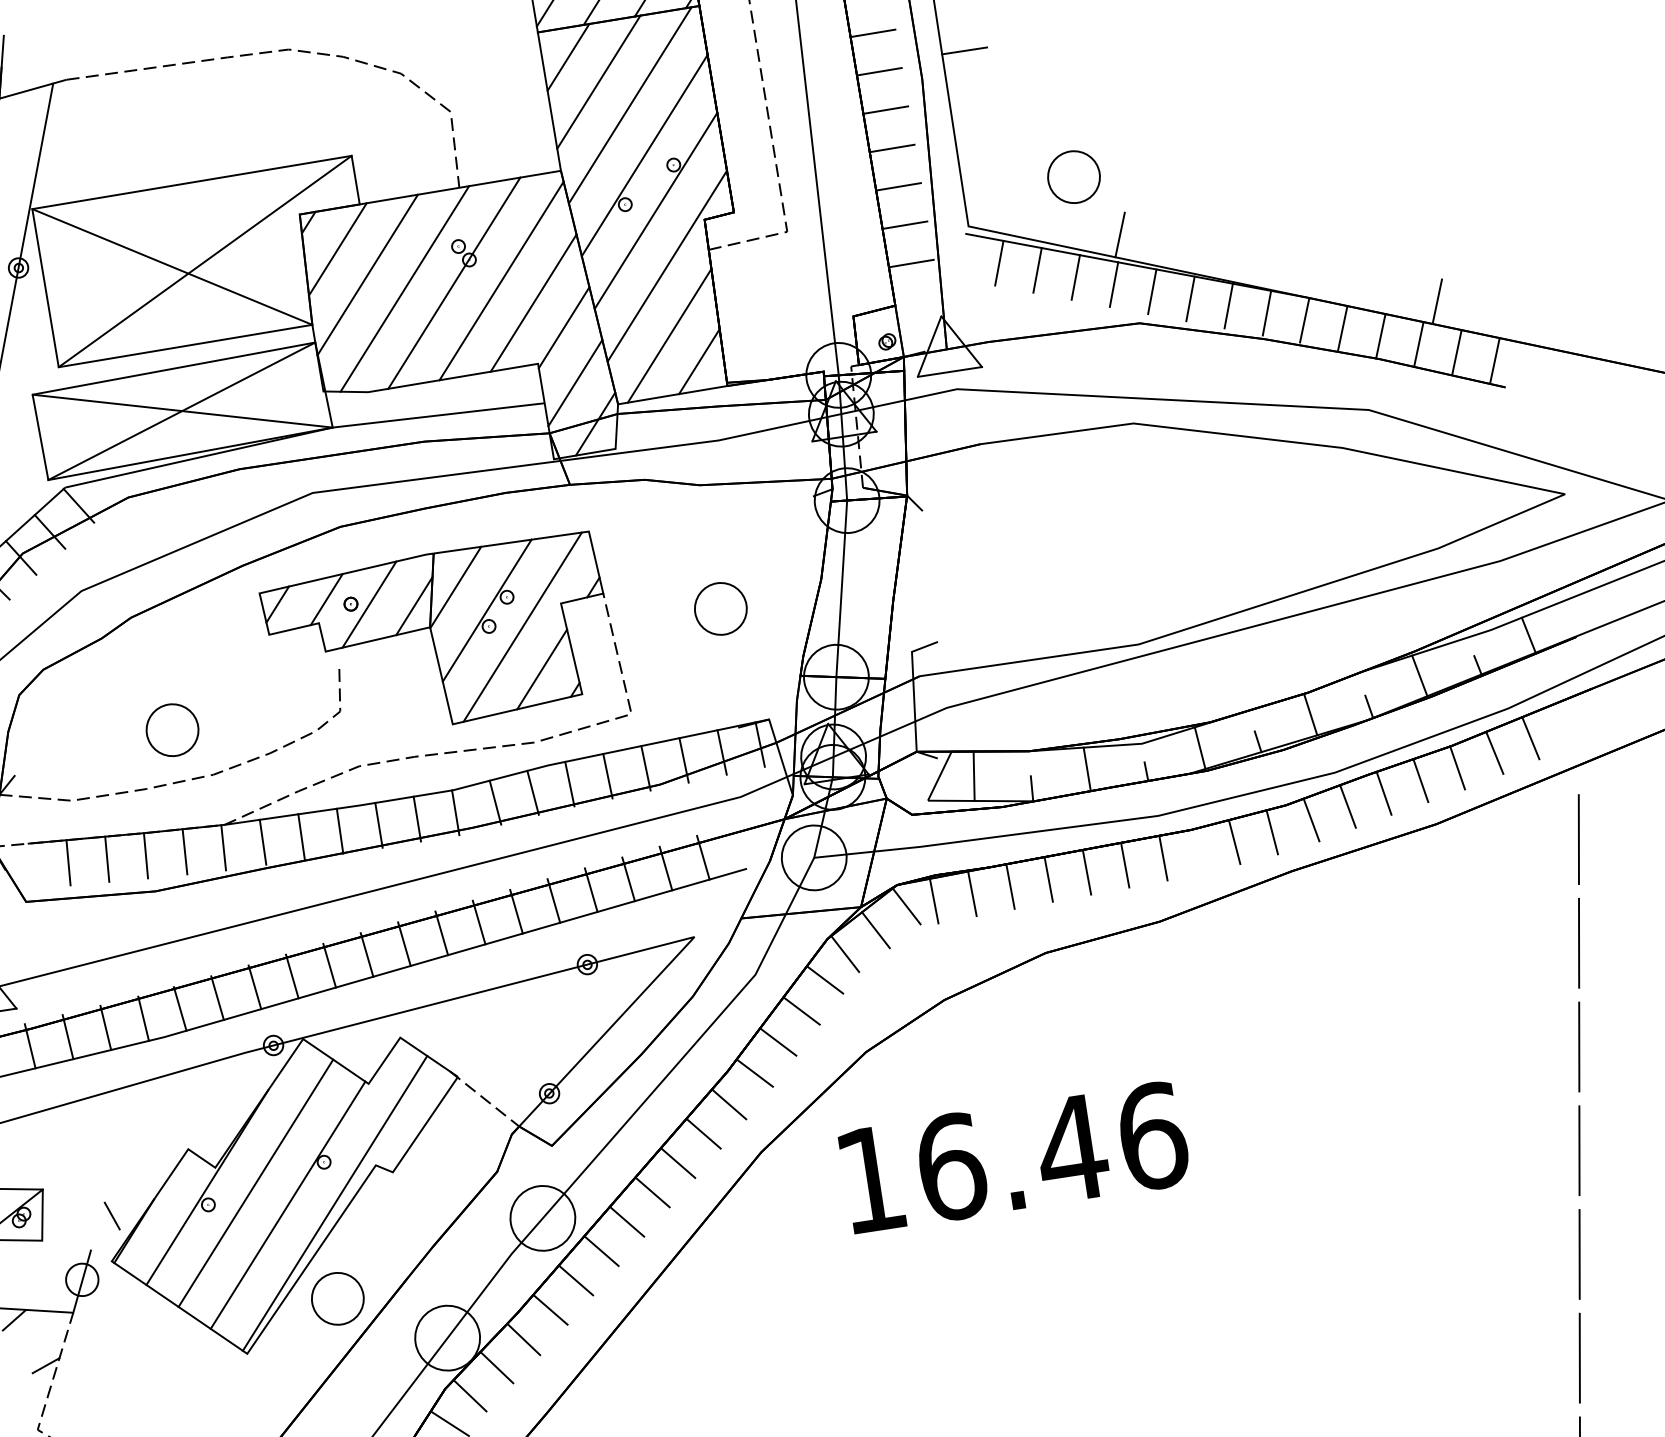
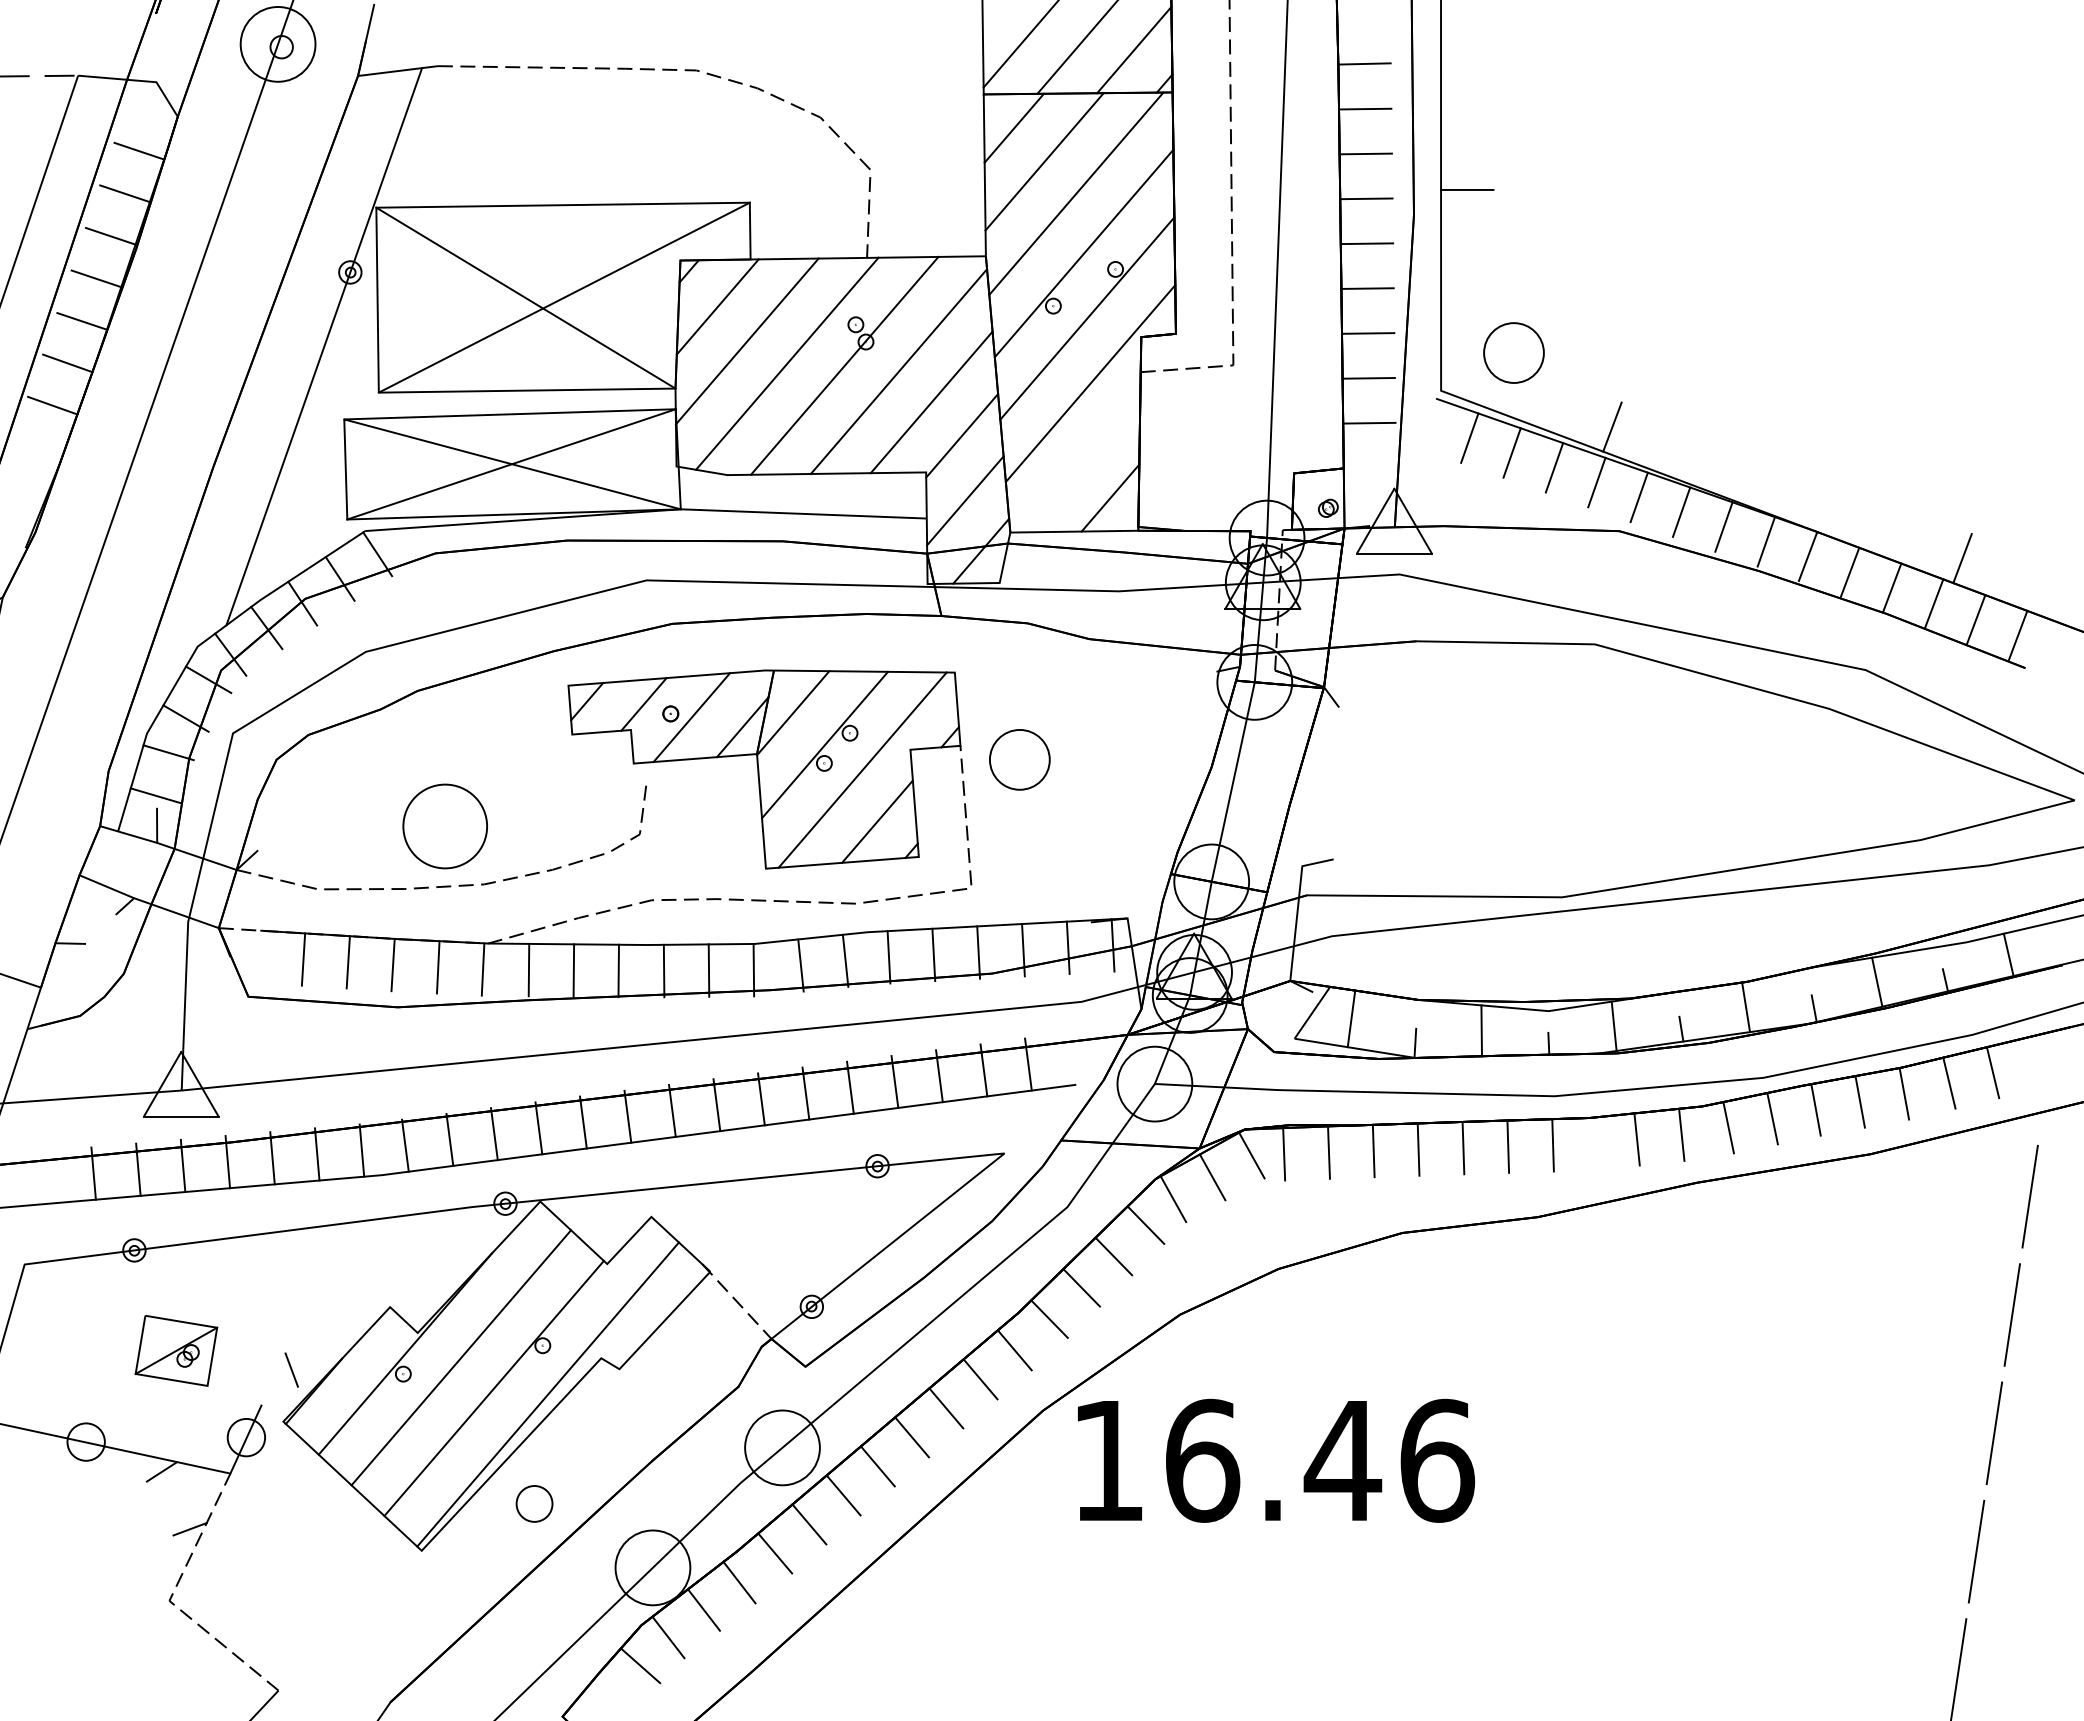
part: (1073, 176) -> (1513, 352), moved
line: (669, 335) -> (1080, 463), removed
part: (720, 608) -> (1019, 759), moved
part: (172, 730) -> (445, 826), size x1.4
text: (1014, 1157) -> (1276, 1460), moved
part: (337, 1298) -> (534, 1503), size x0.6

